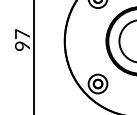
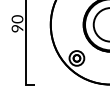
text: (22, 34) -> (17, 19), 97 -> 90

